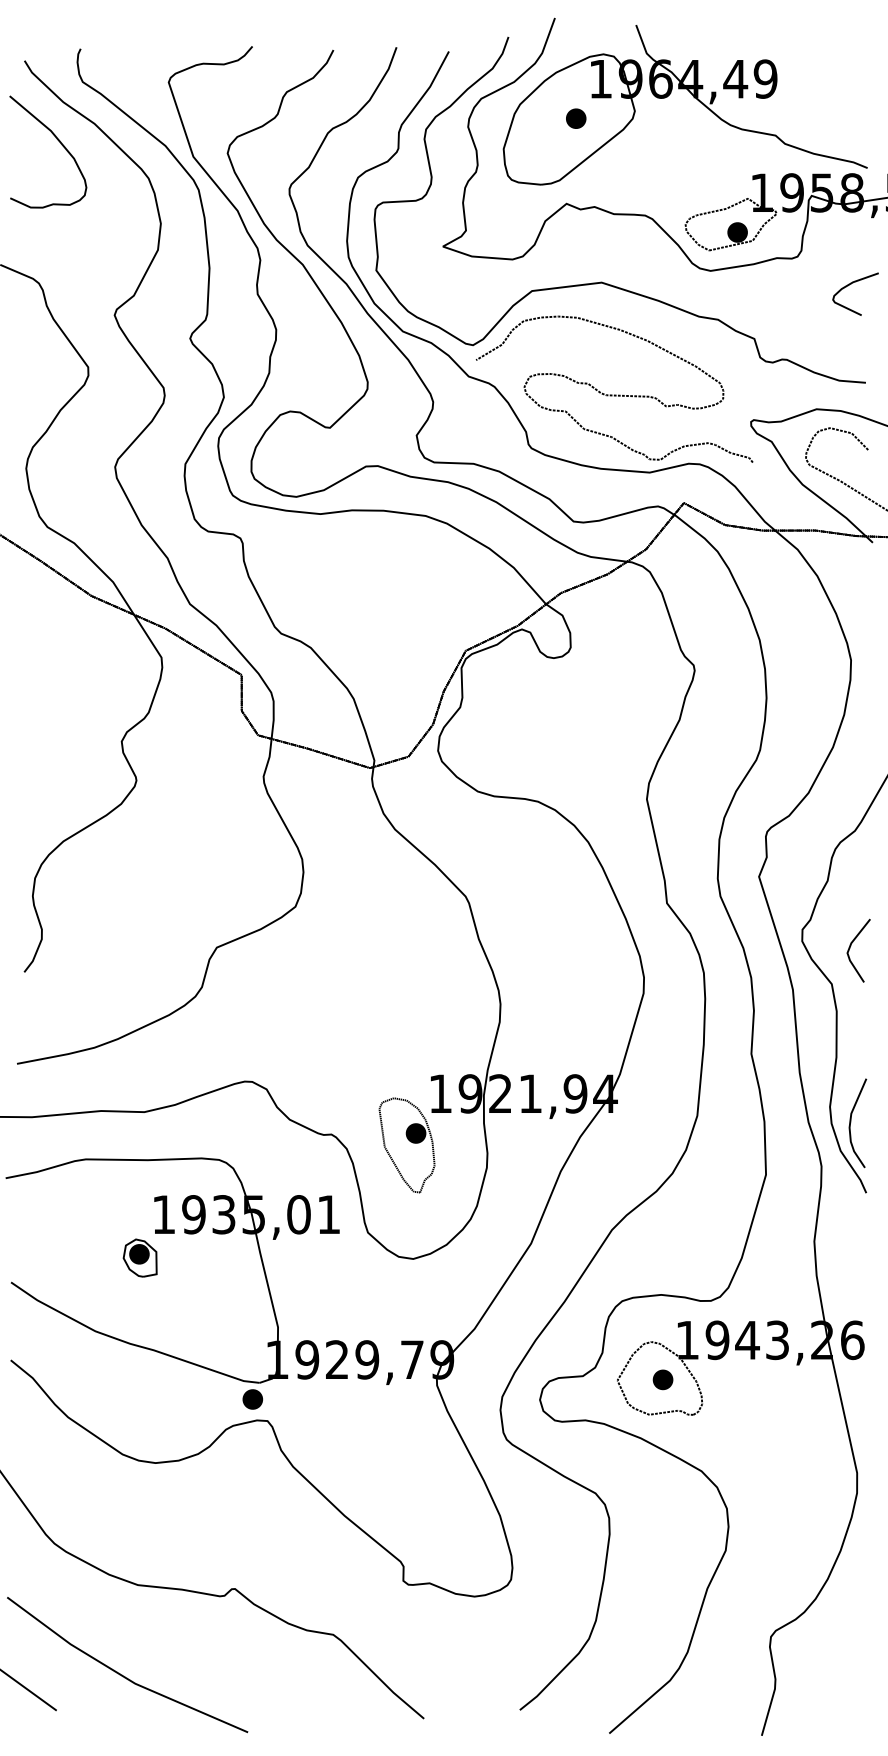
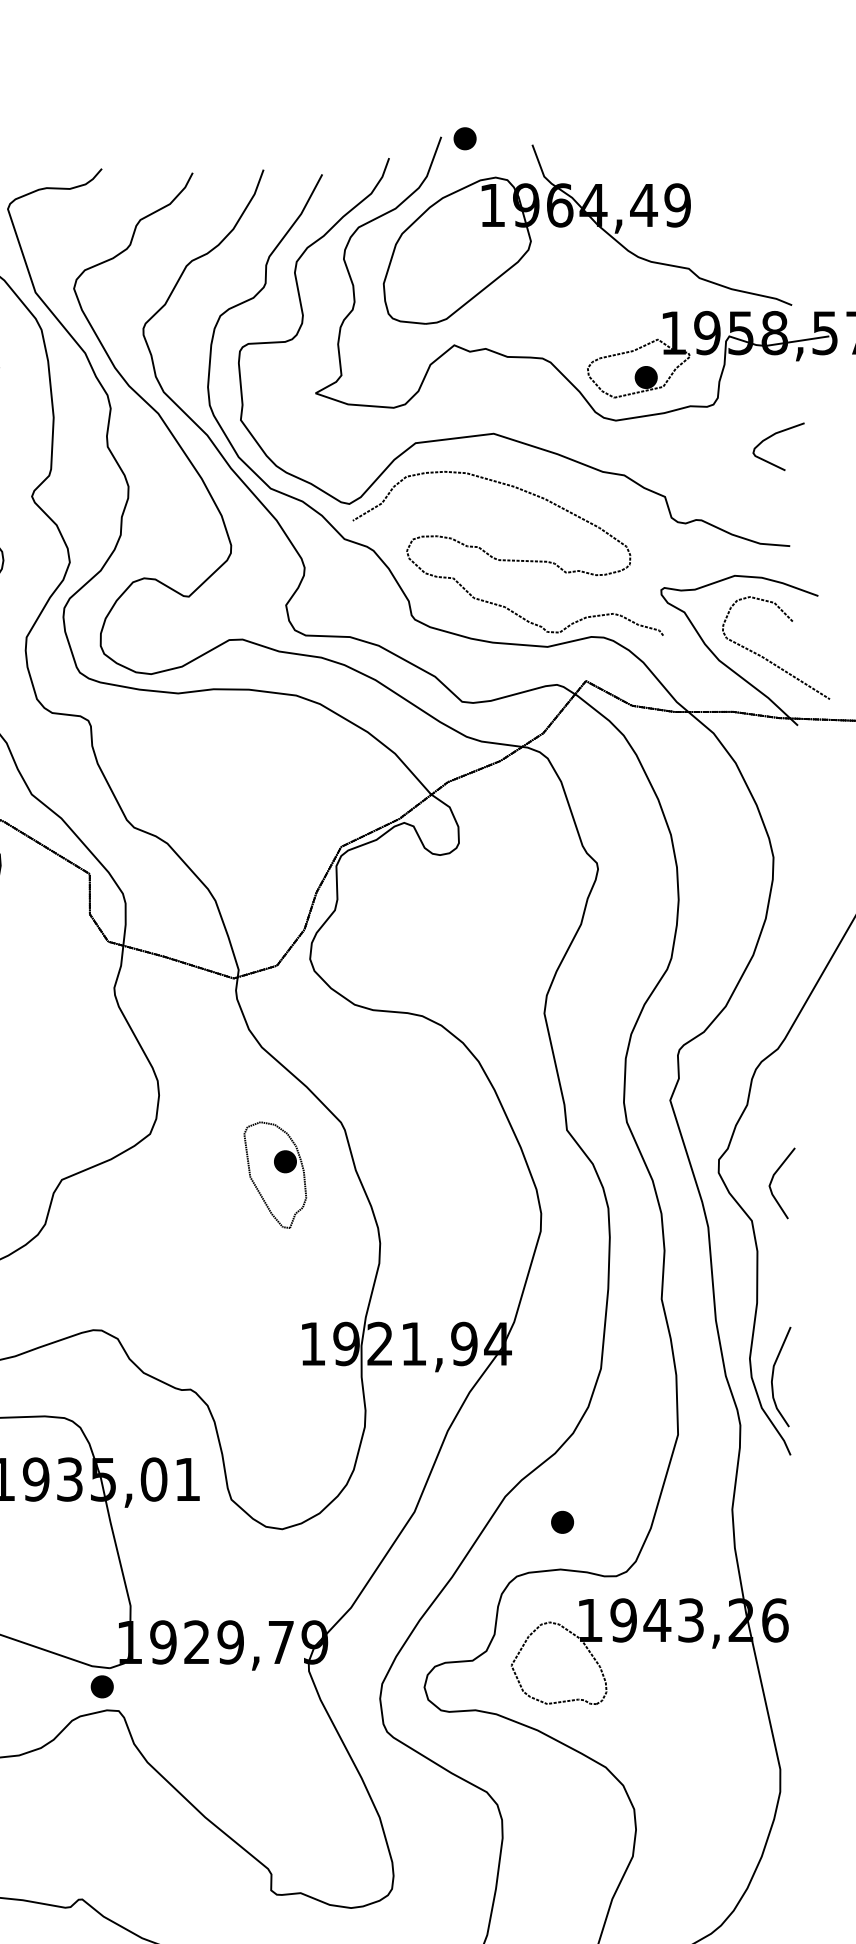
part: (576, 118) -> (465, 138), moved
part: (406, 1145) -> (274, 1175), moved
part: (662, 1379) -> (561, 1521), moved

